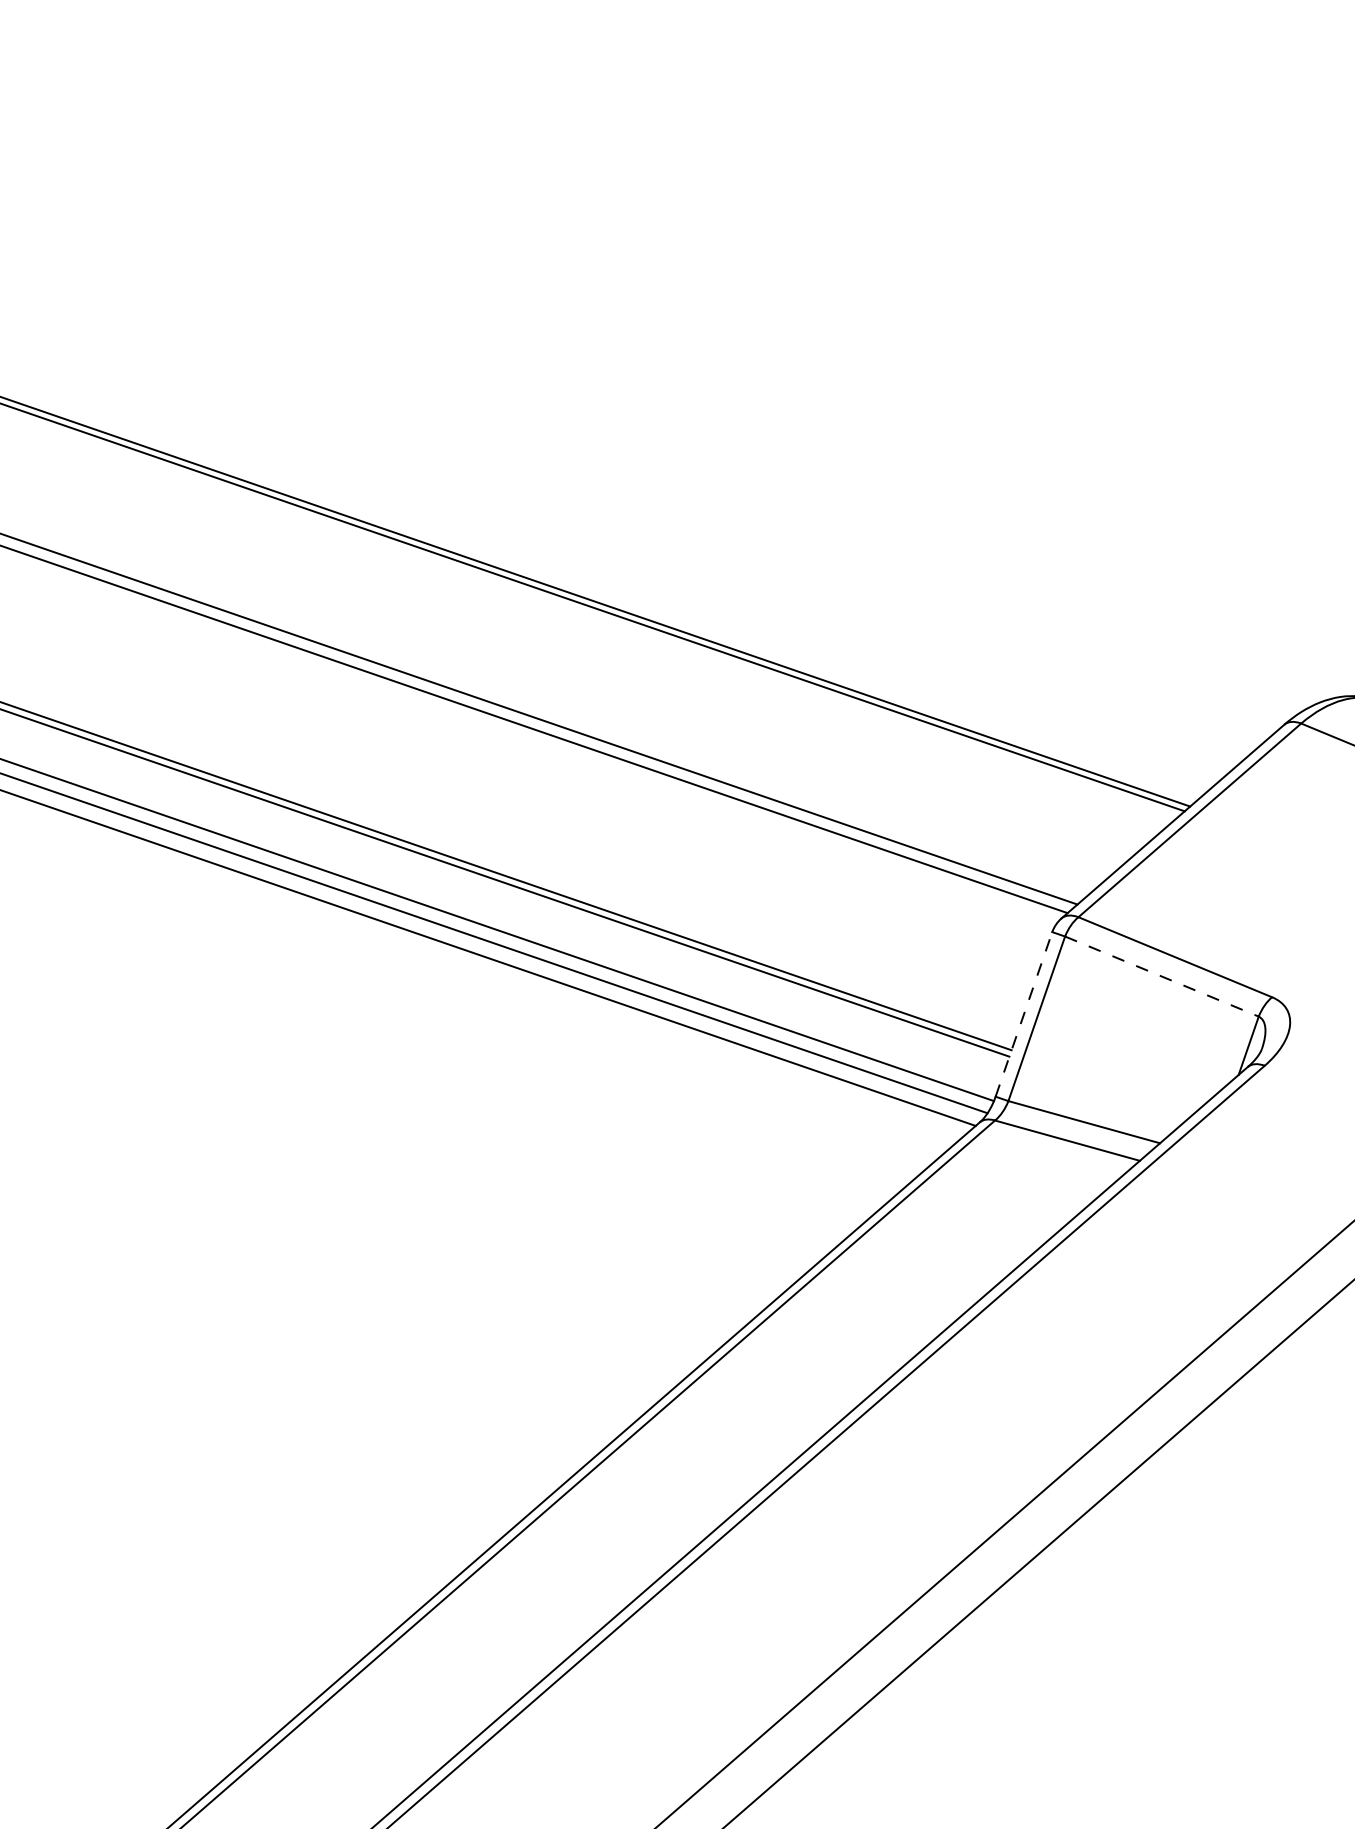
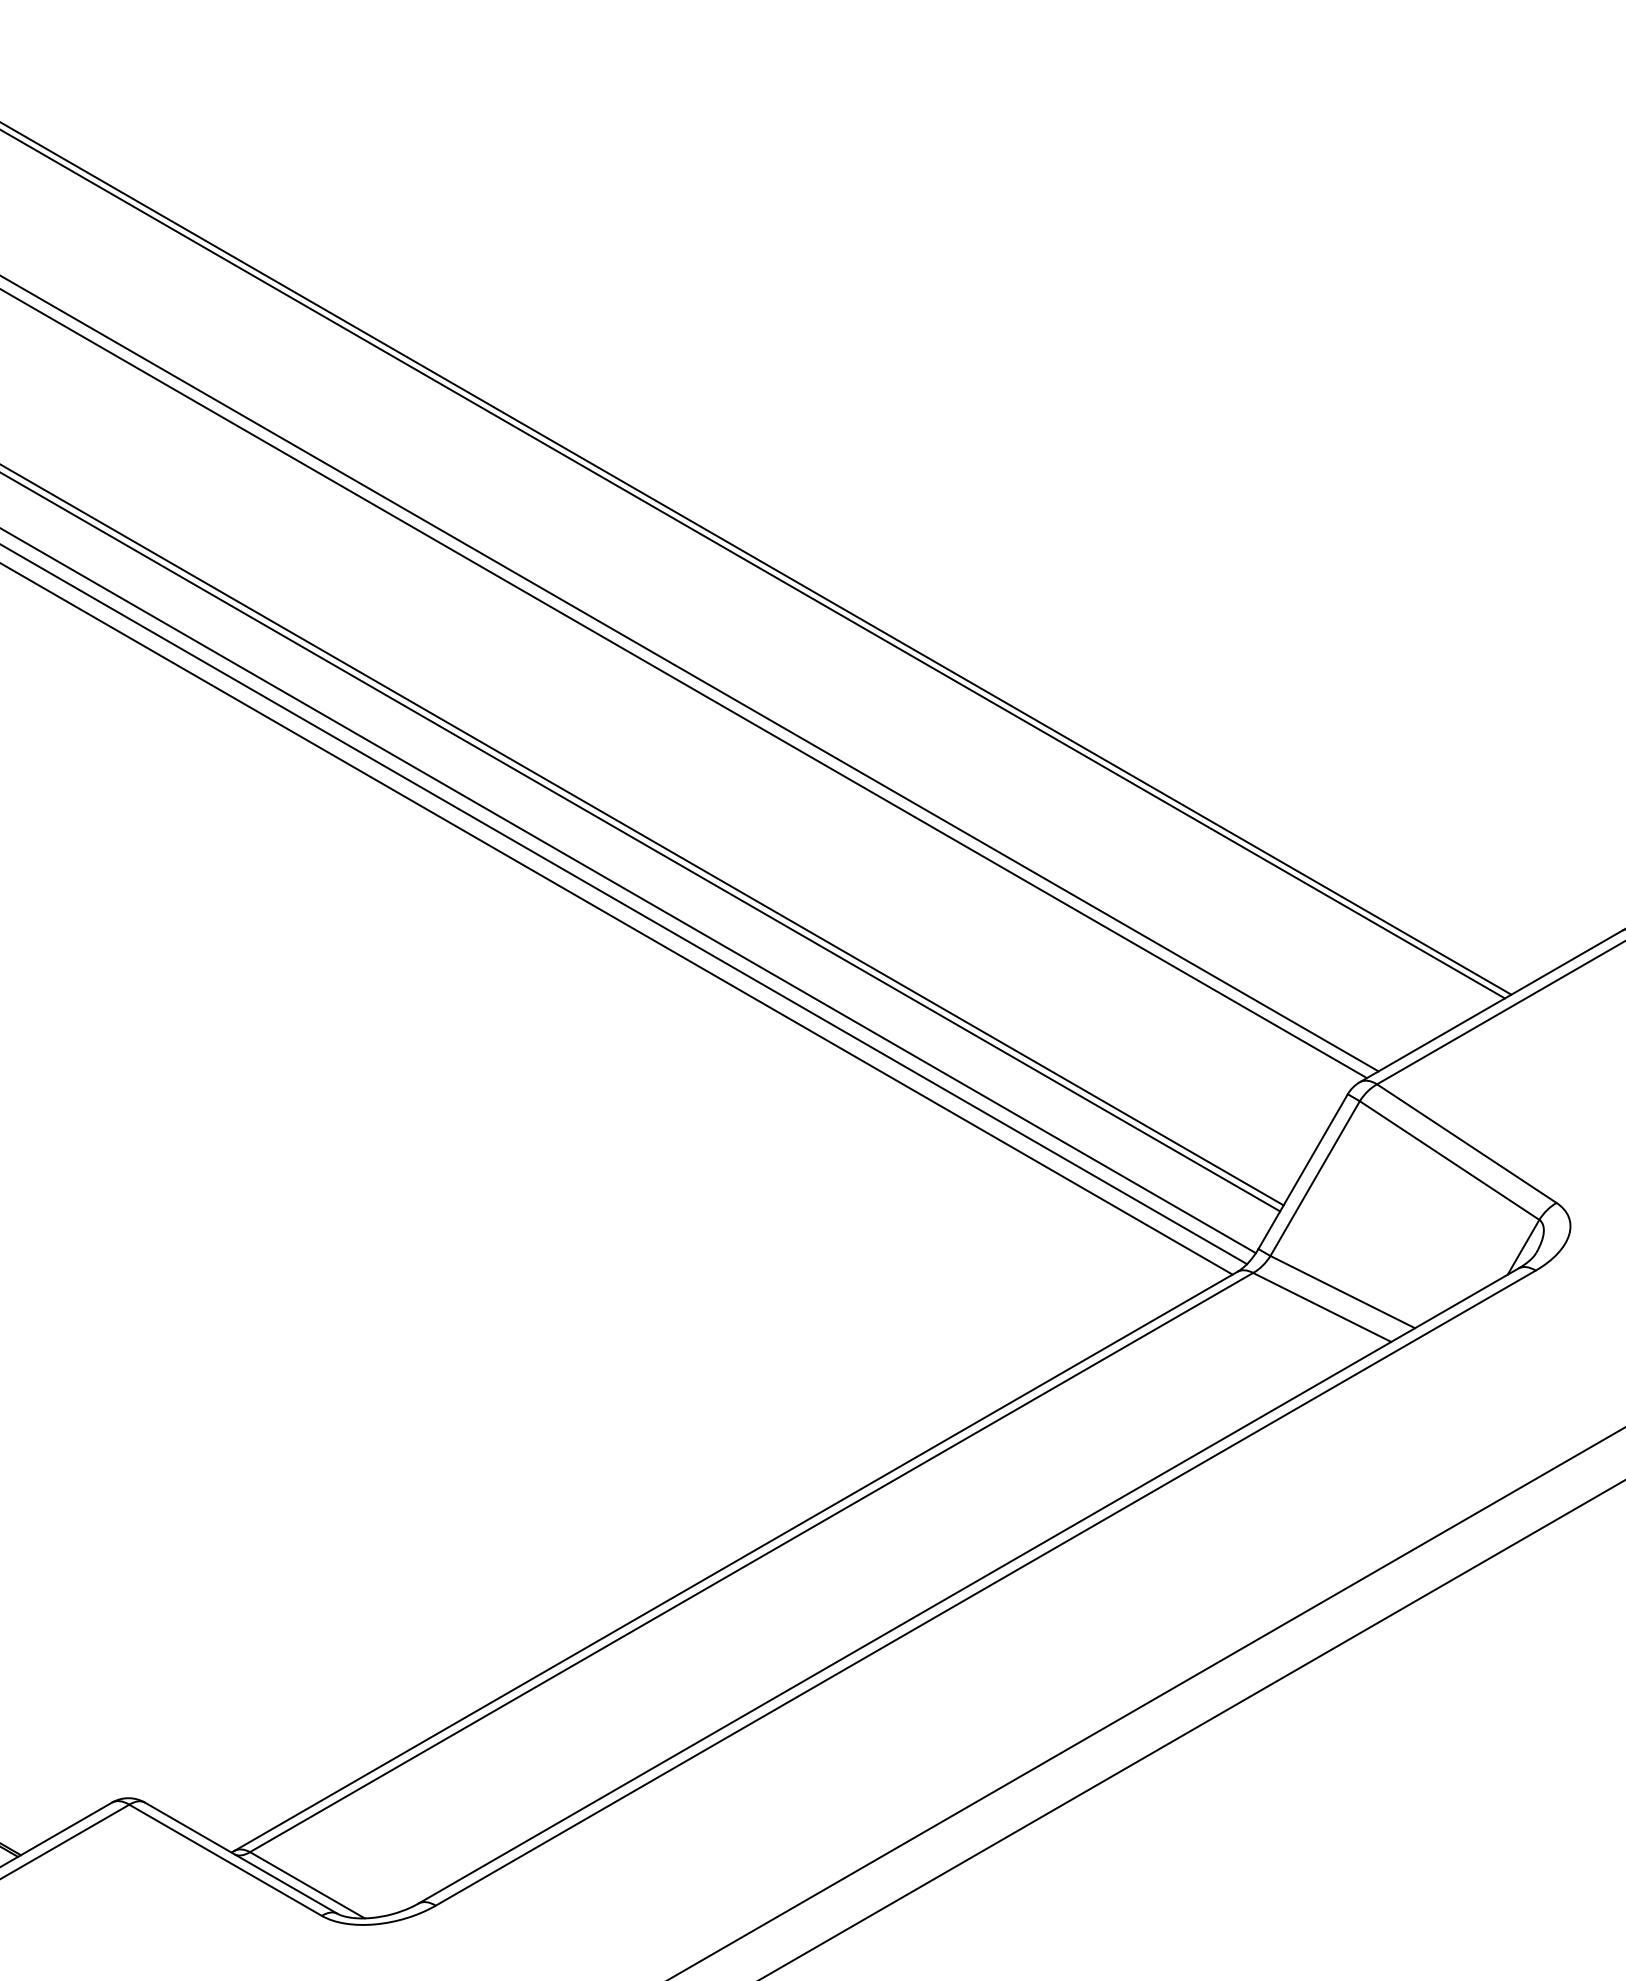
line: (1161, 976) -> (1449, 1160), dashed -> solid
line: (1024, 1014) -> (1303, 1171), dashed -> solid

